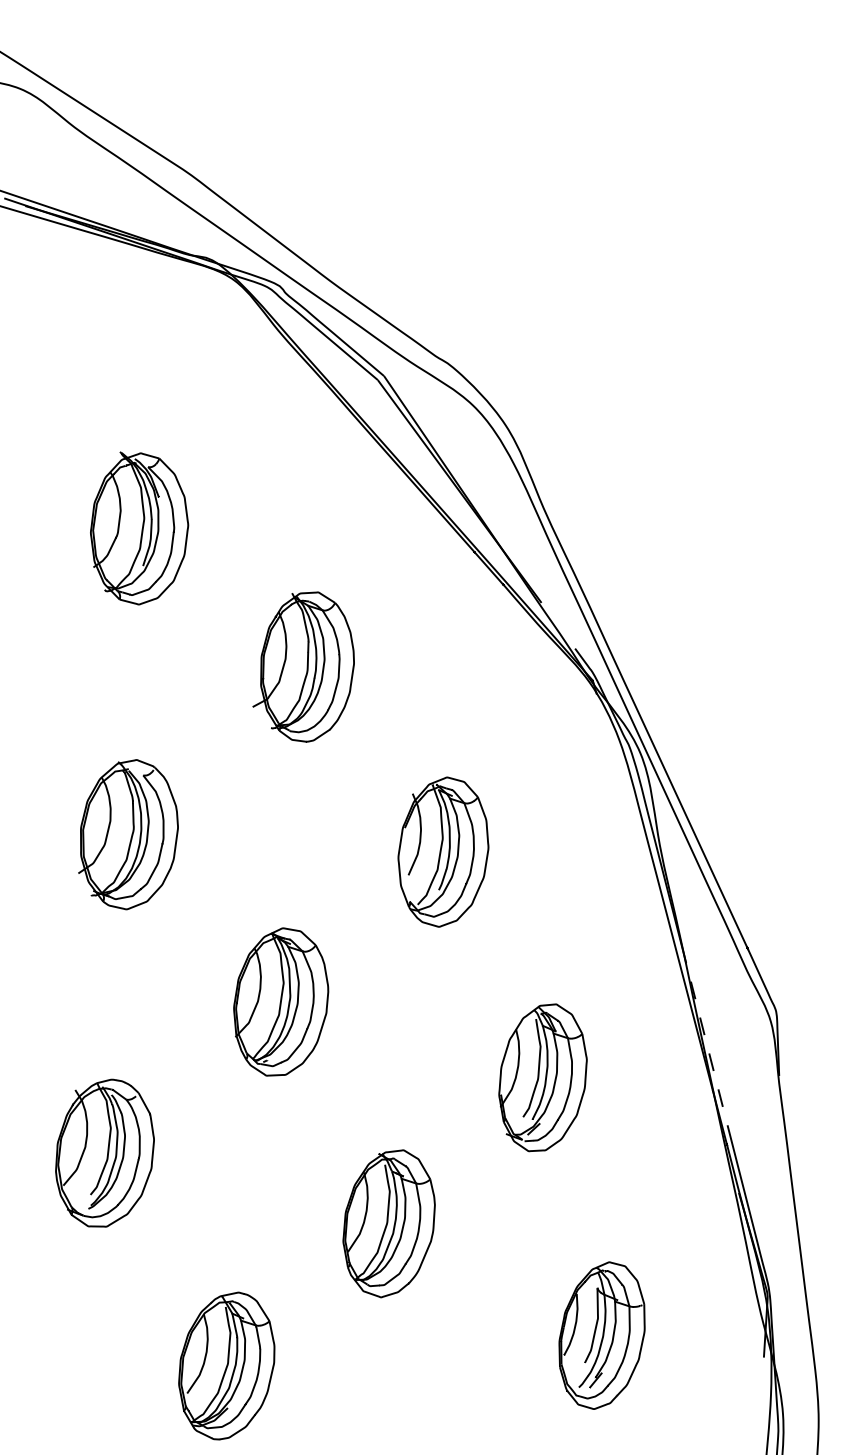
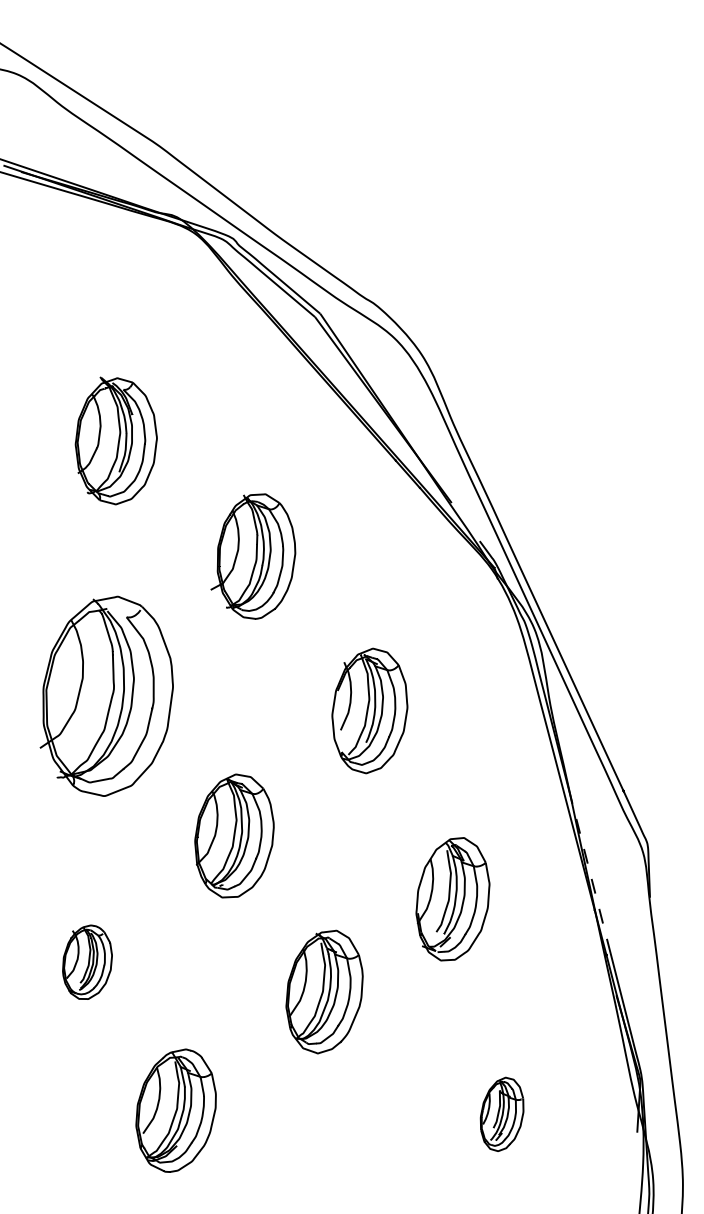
part: (128, 834) -> (107, 696), size x1.6
part: (104, 1153) -> (87, 962), size x0.6
part: (389, 1223) -> (324, 991), moved
part: (601, 1335) -> (501, 1114), size x0.6
part: (226, 1365) -> (175, 1110), moved

